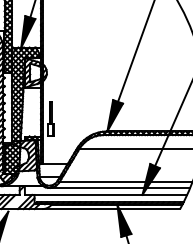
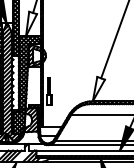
fill: (28, 31) -> (31, 23), removed
fill: (114, 115) -> (98, 88), removed

